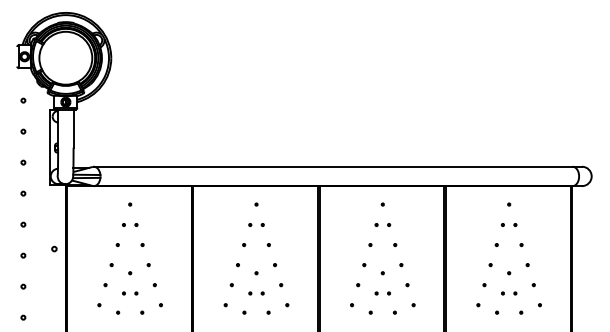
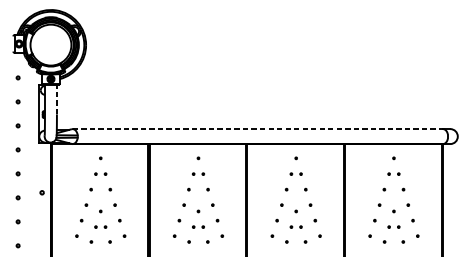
line: (73, 128) -> (56, 99), solid -> dashed
line: (333, 166) -> (258, 128), solid -> dashed

